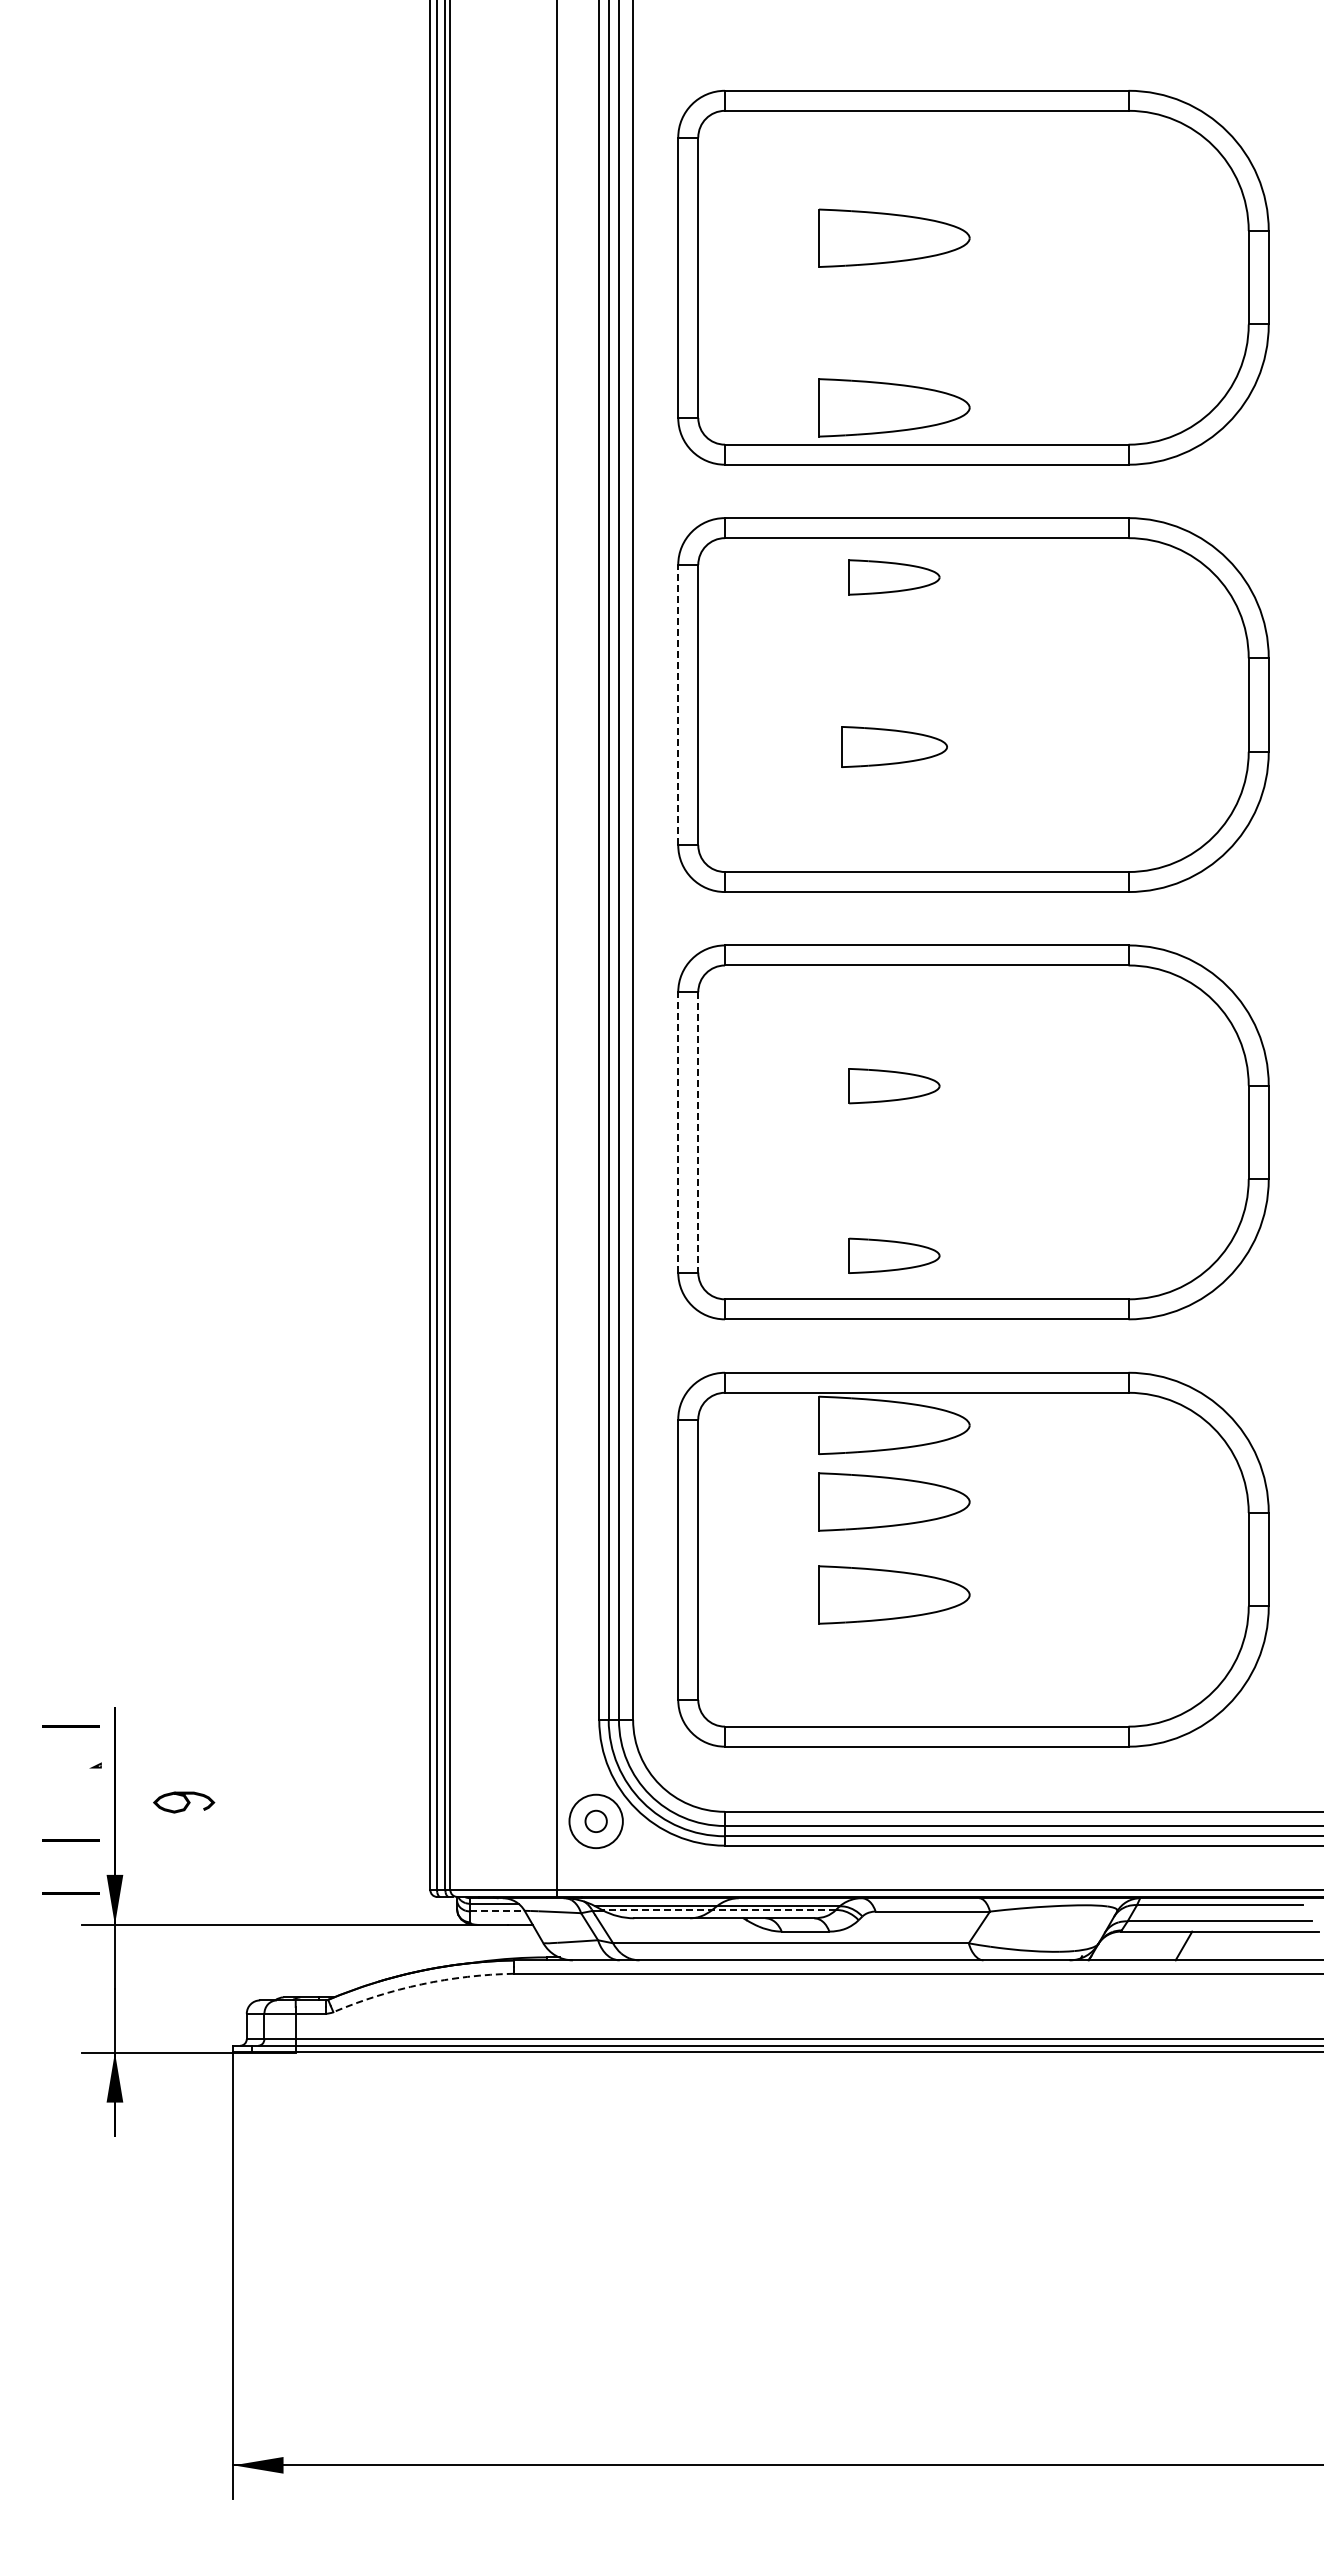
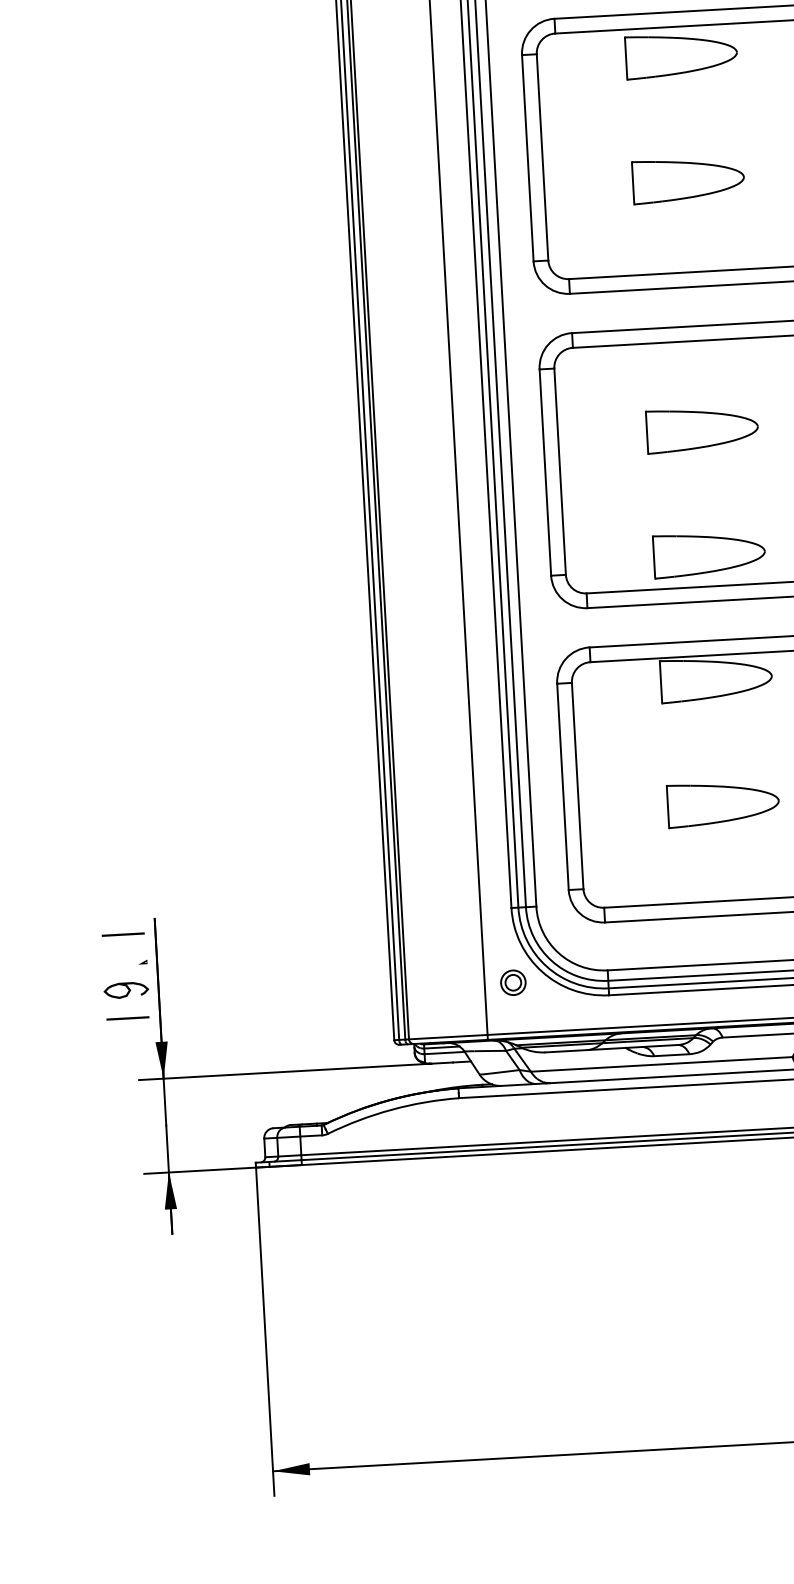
part: (894, 577) -> (681, 55), size x1.67
line: (678, 704) -> (527, 157), dashed -> solid
part: (894, 746) -> (688, 179), size x1.43
part: (894, 1085) -> (702, 429), size x1.67
line: (678, 1131) -> (545, 471), dashed -> solid
line: (698, 1132) -> (560, 471), dashed -> solid
part: (894, 1255) -> (709, 554), size x1.67
part: (894, 1501) -> (719, 735), removed
curve: (185, 1800) -> (127, 988), moved
circle: (595, 1821) -> (512, 982), size x0.62
line: (70, 1893) -> (129, 1057), removed
line: (719, 1910) -> (607, 1043), dashed -> solid
line: (498, 1911) -> (445, 1053), dashed -> solid
arc: (421, 1984) -> (391, 1109), dashed -> solid

